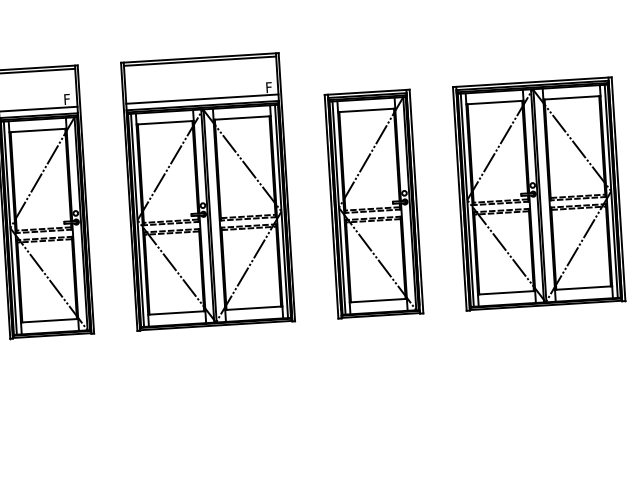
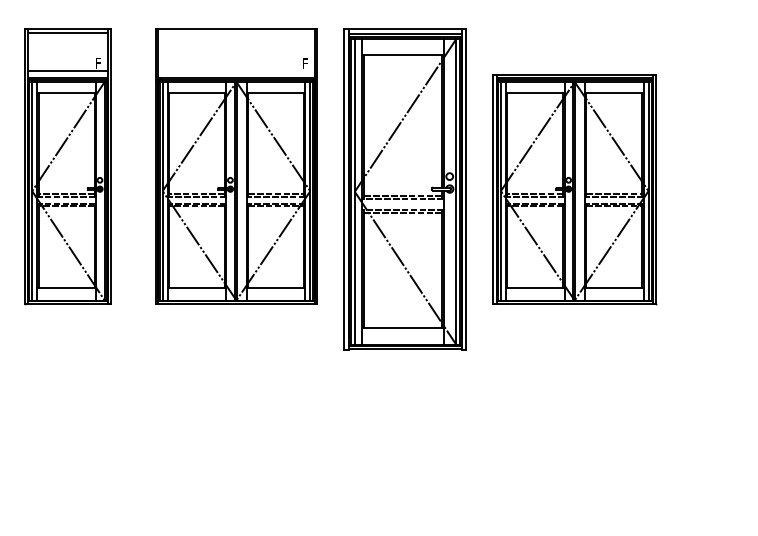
line: (200, 61) -> (236, 32), removed
line: (202, 99) -> (236, 71), removed
part: (374, 204) -> (405, 189), size x1.4

